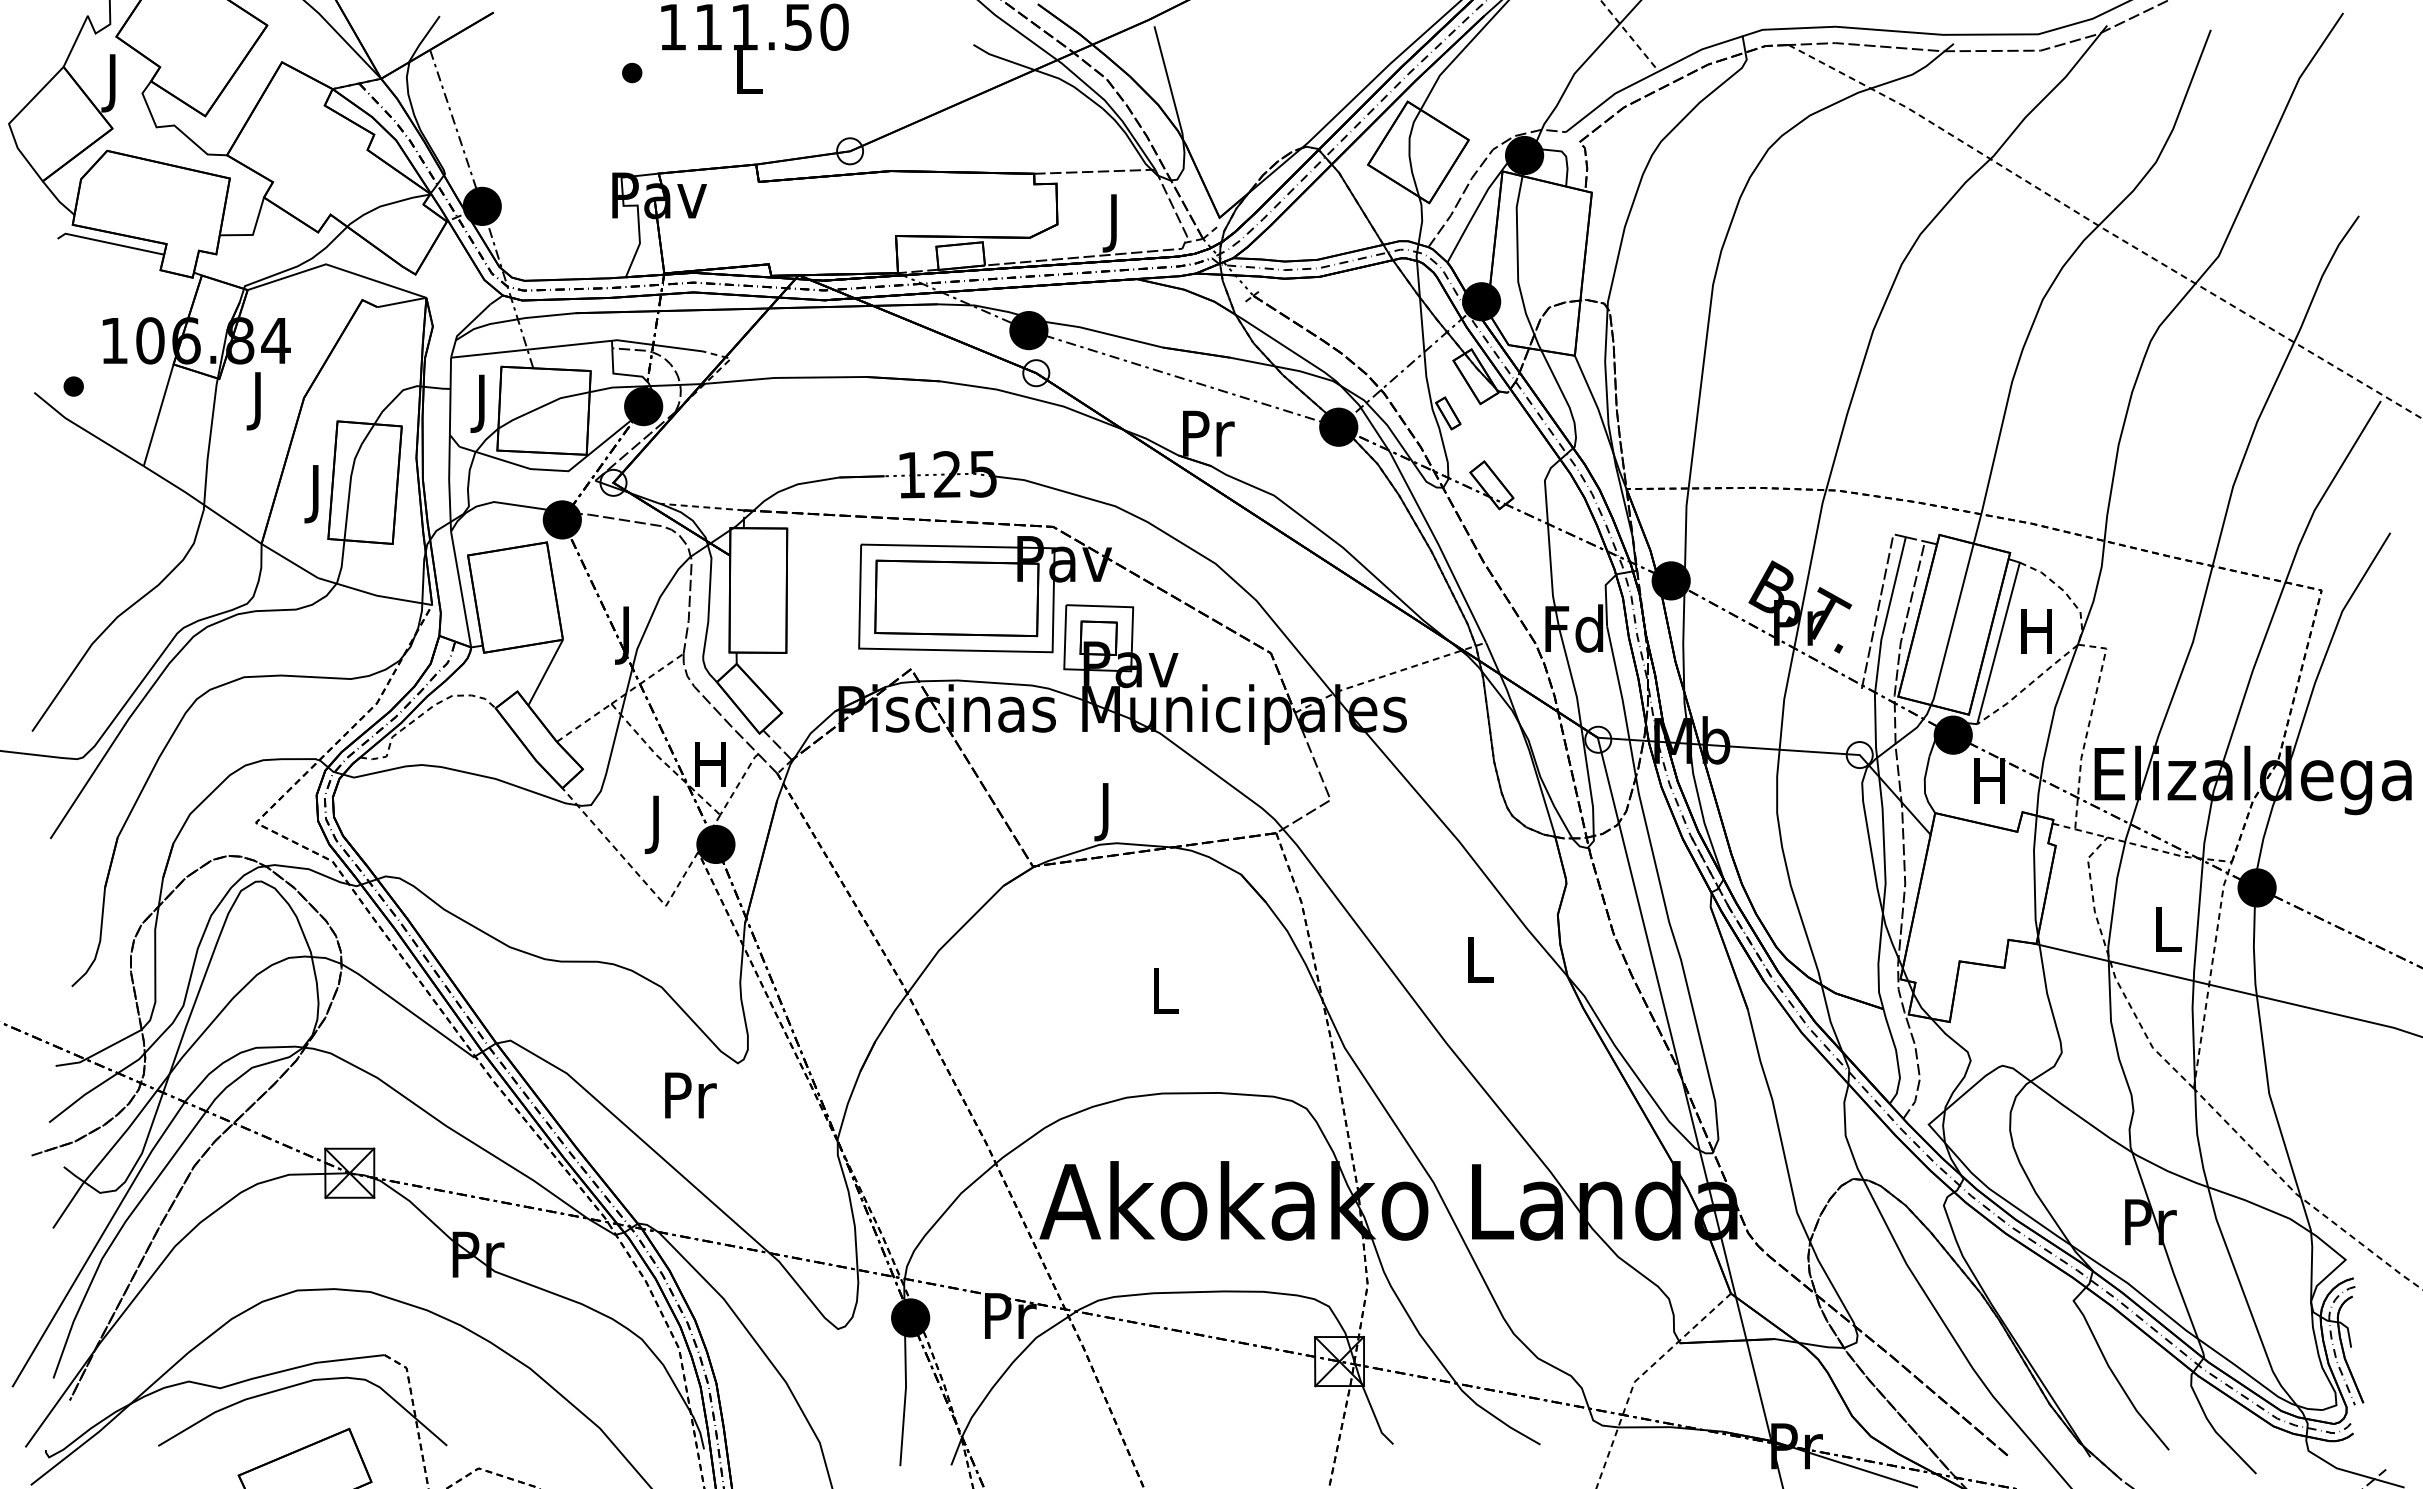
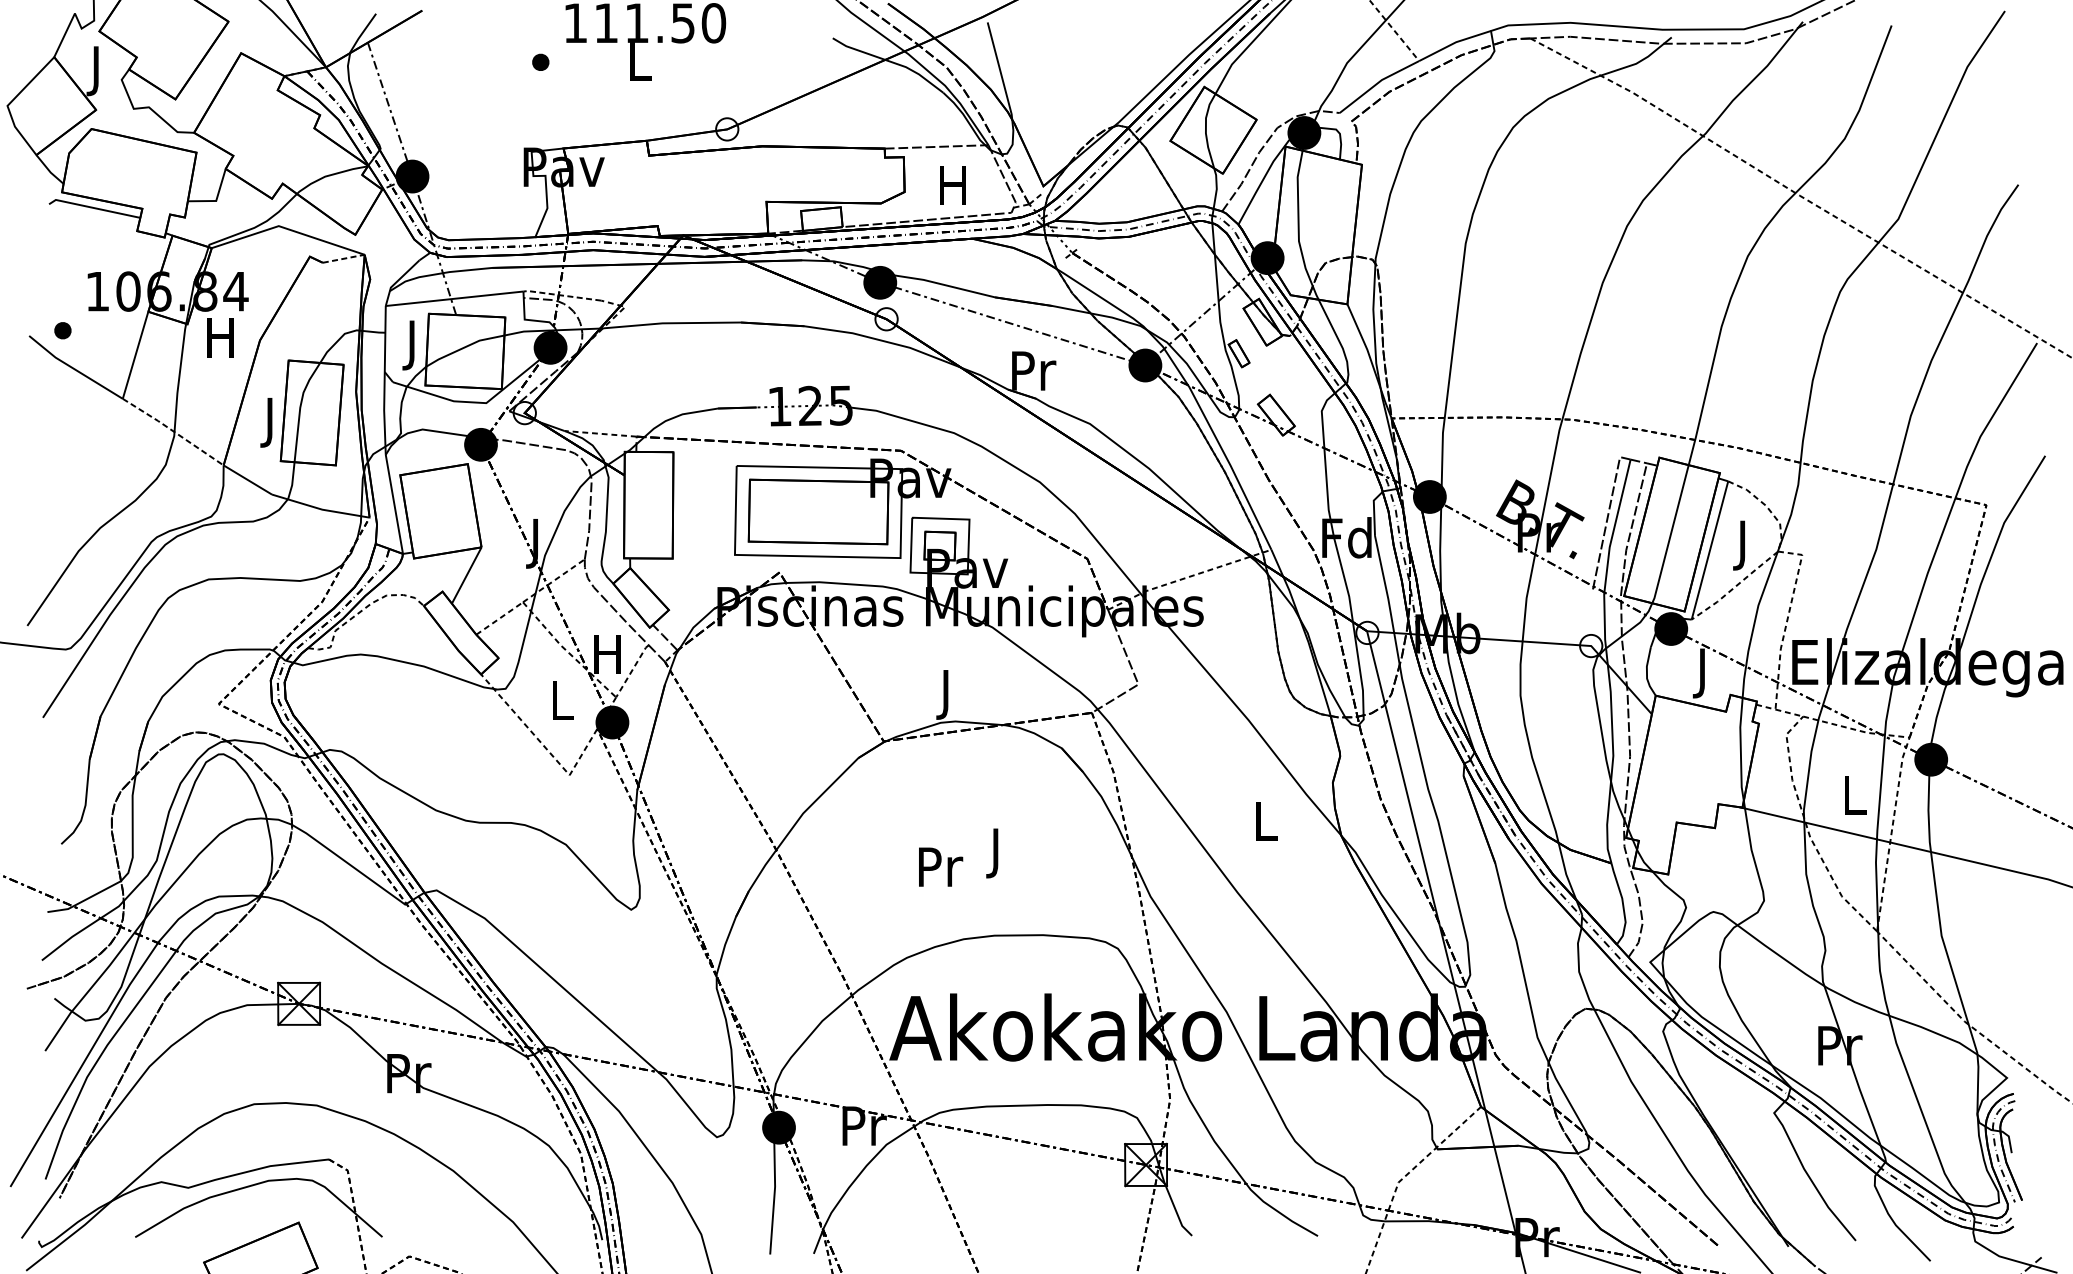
text: (1113, 223) -> (952, 191), J -> H
line: (401, 302) -> (343, 258), solid -> dashed
line: (656, 345) -> (561, 295), solid -> dashed
text: (257, 401) -> (220, 343), J -> H
line: (203, 504) -> (173, 431), solid -> dashed
text: (2036, 637) -> (1742, 545), H -> J
text: (1989, 787) -> (1702, 673), H -> J
text: (657, 824) -> (562, 705), J -> L
text: (1165, 997) -> (997, 853), L -> J
text: (690, 1095) -> (940, 867), moved

